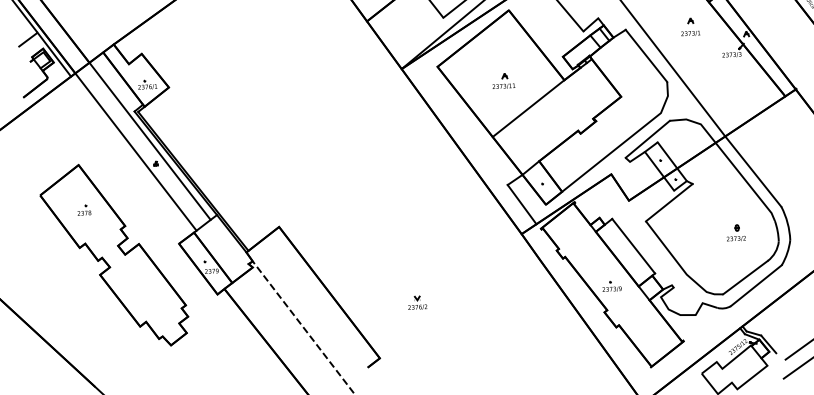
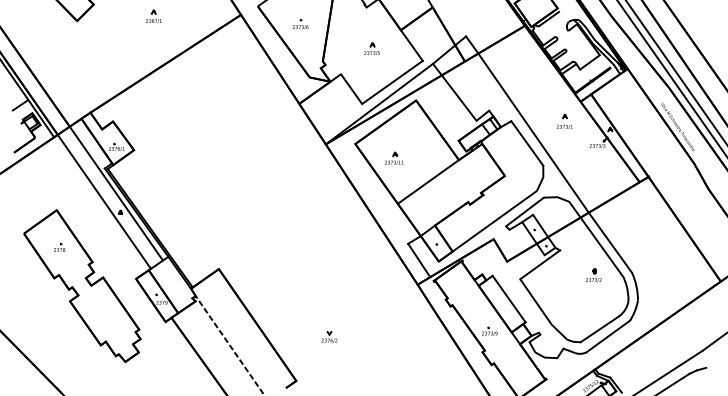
part: (502, 80) -> (393, 157), moved
part: (735, 233) -> (593, 275), moved

